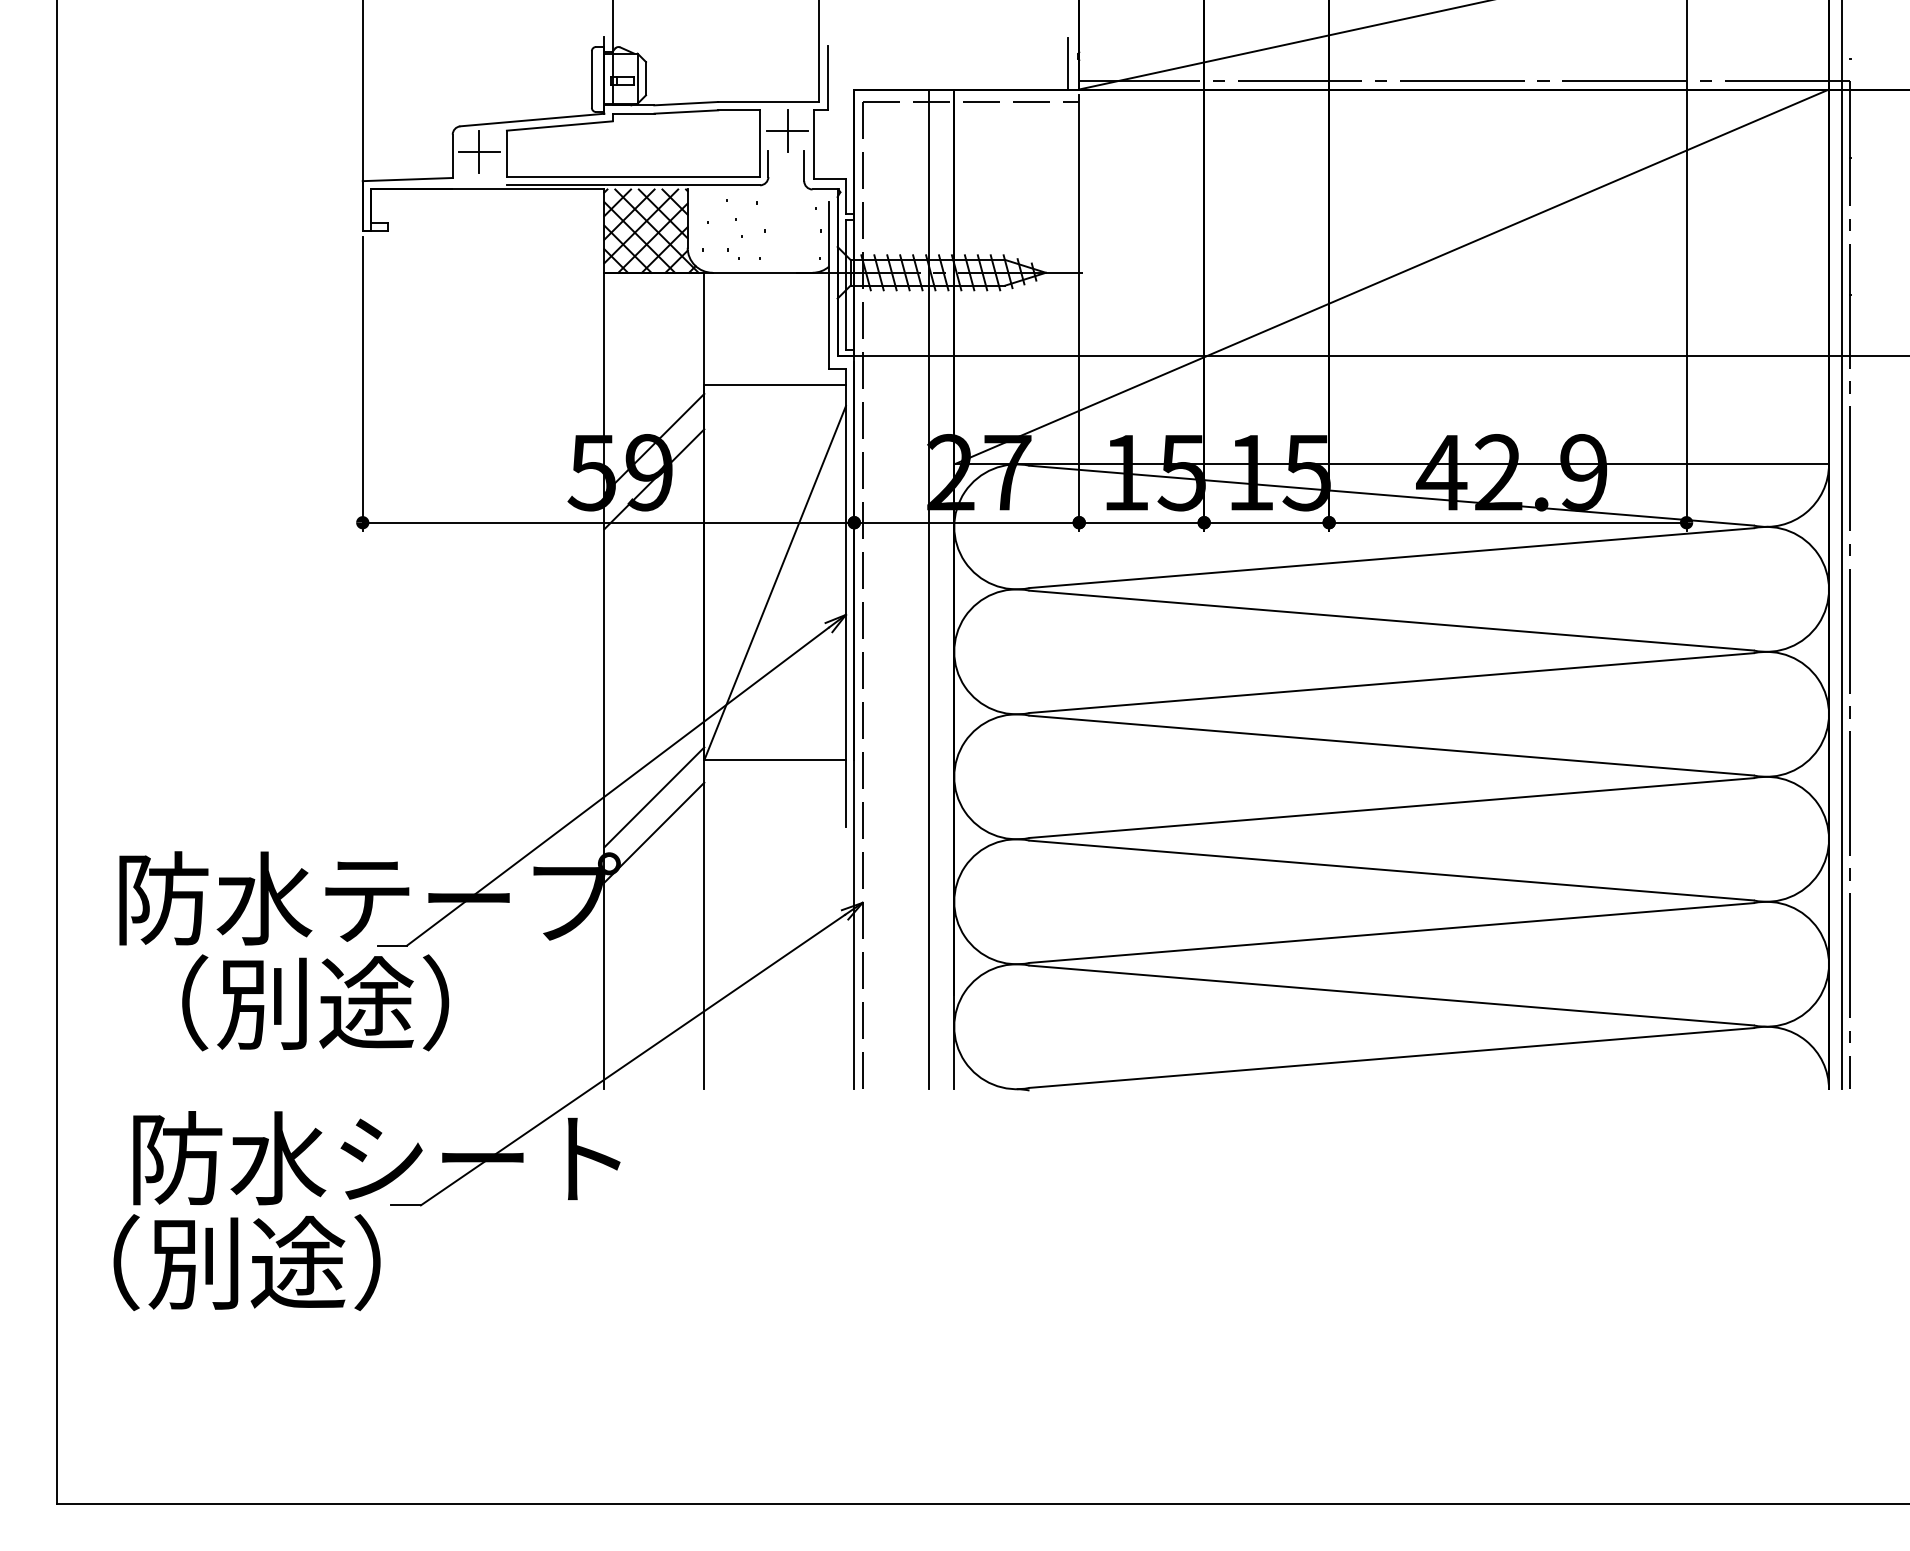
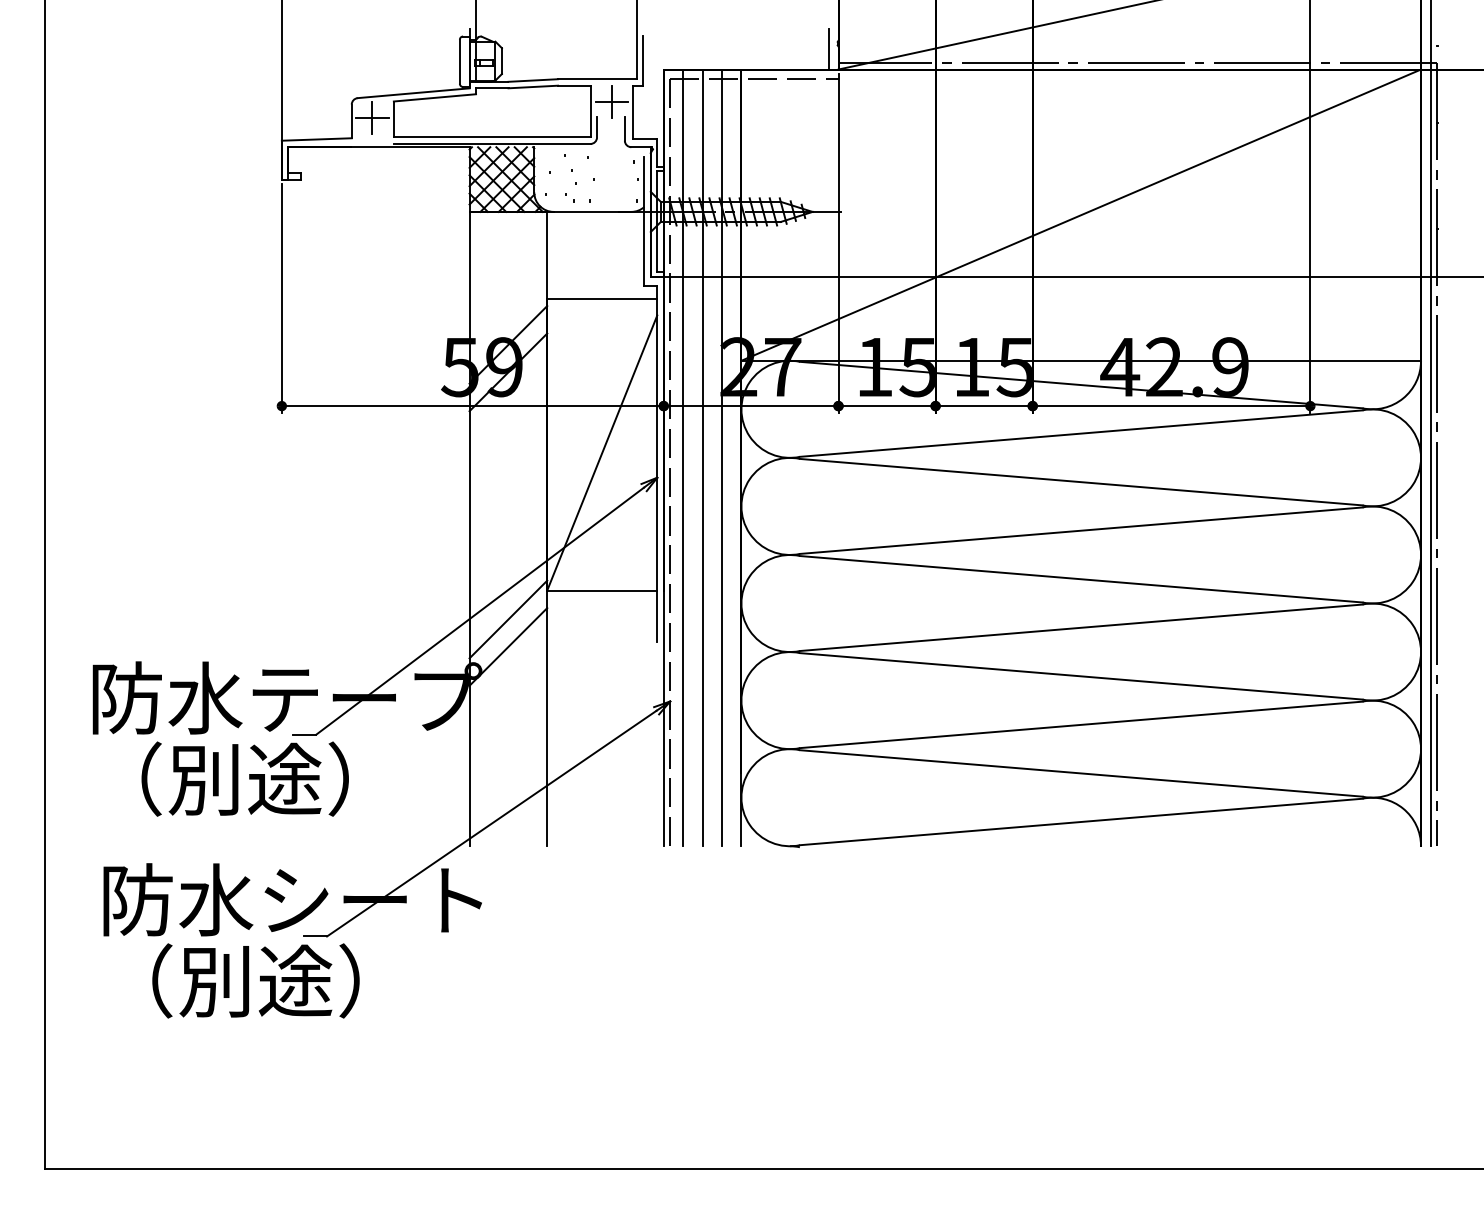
line: (879, 588) -> (683, 457), added
line: (904, 588) -> (702, 457), added
text: (246, 1262) -> (255, 980), moved

